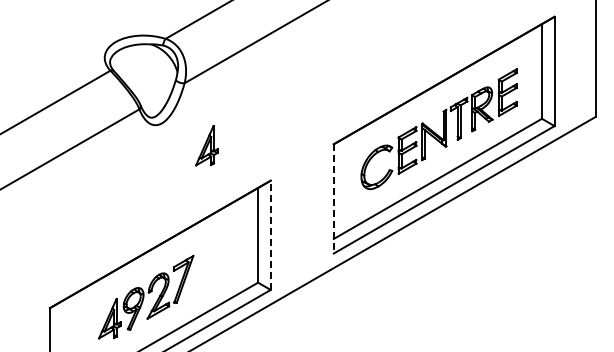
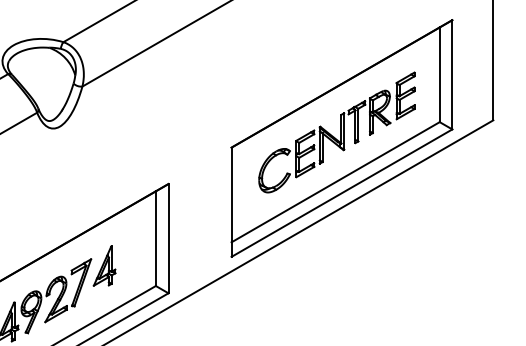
part: (206, 145) -> (104, 265), moved
line: (333, 198) -> (231, 201), dashed -> solid
line: (270, 235) -> (168, 238), dashed -> solid

